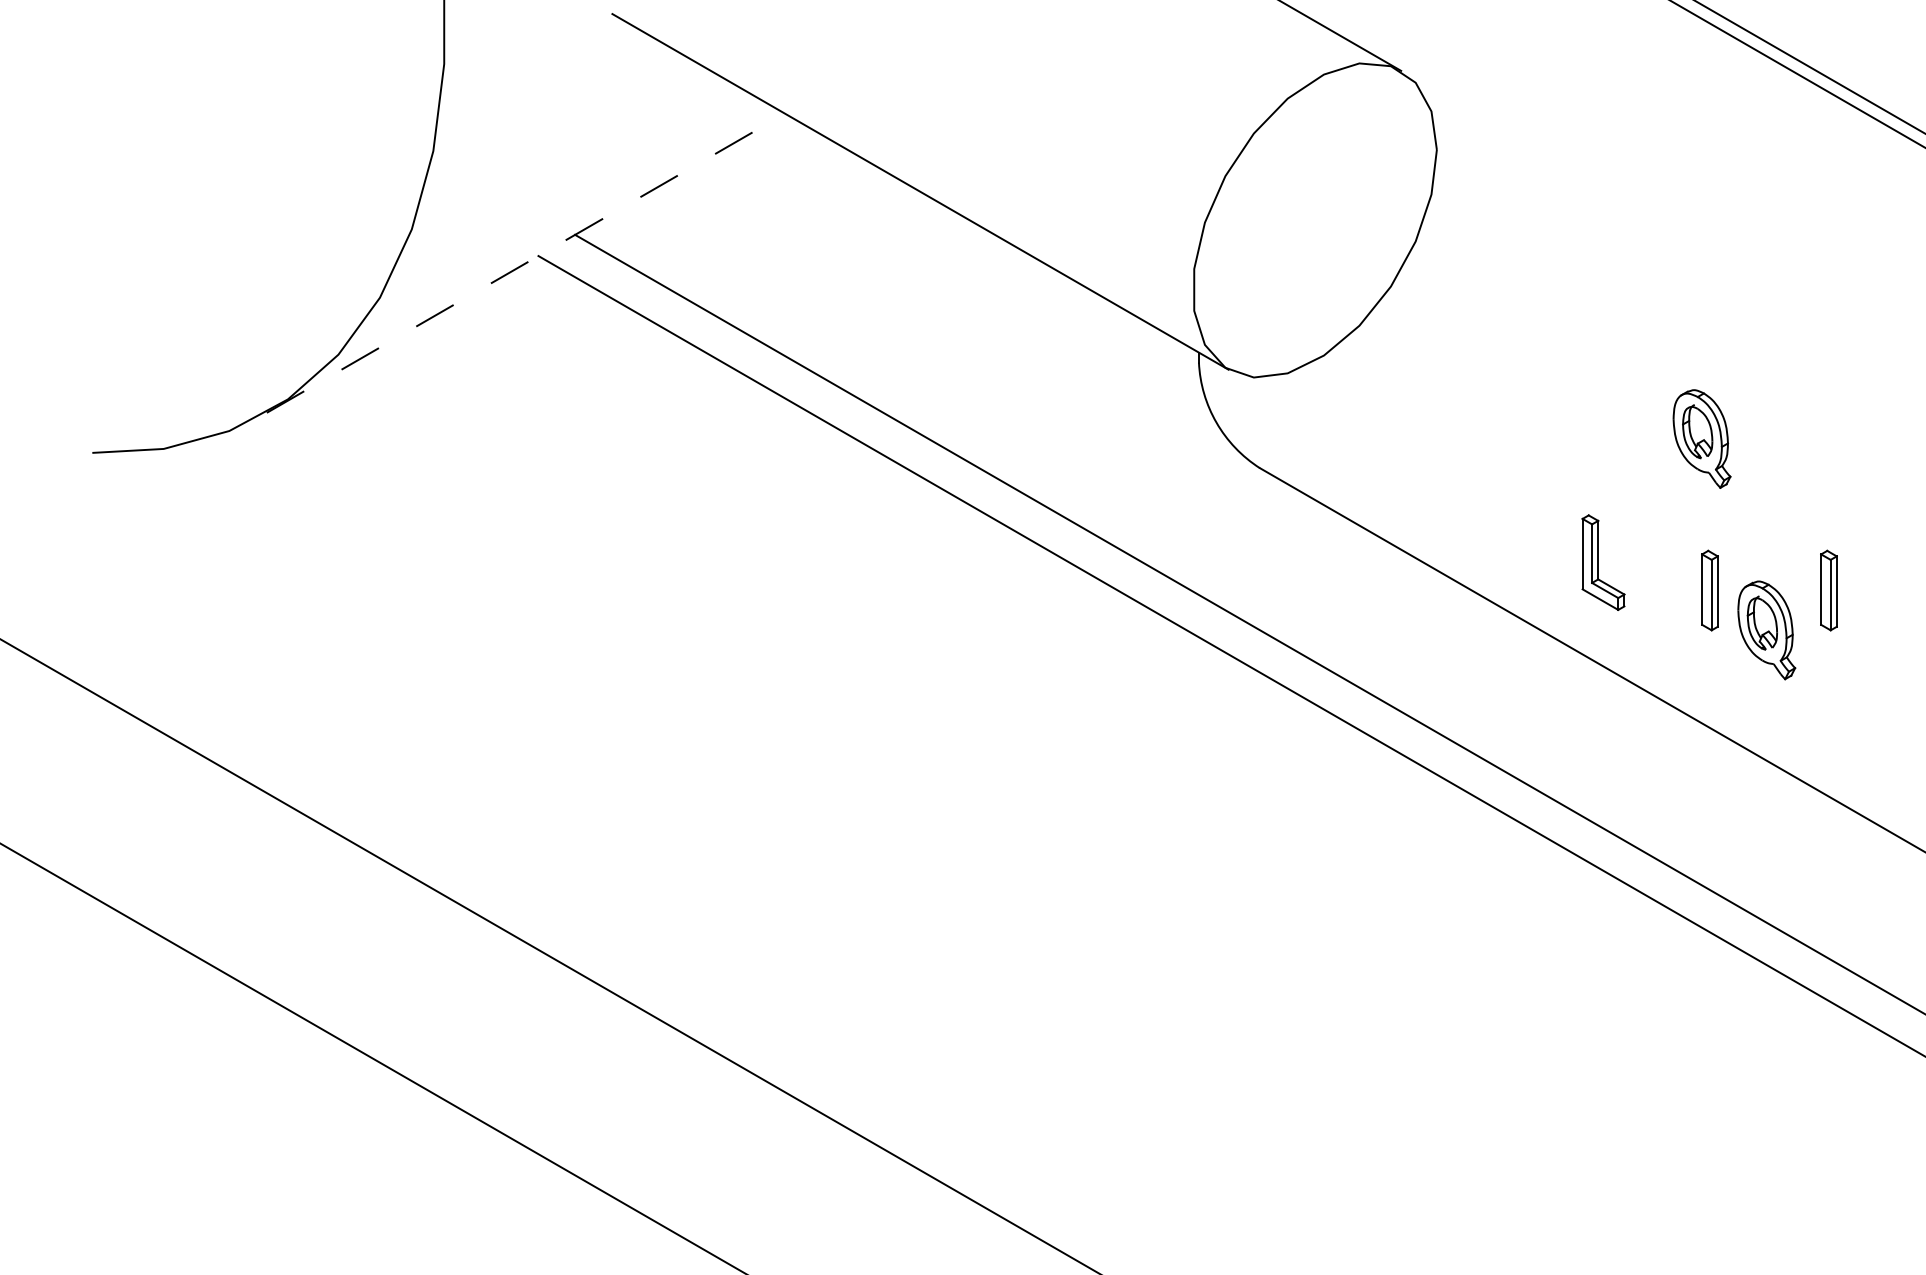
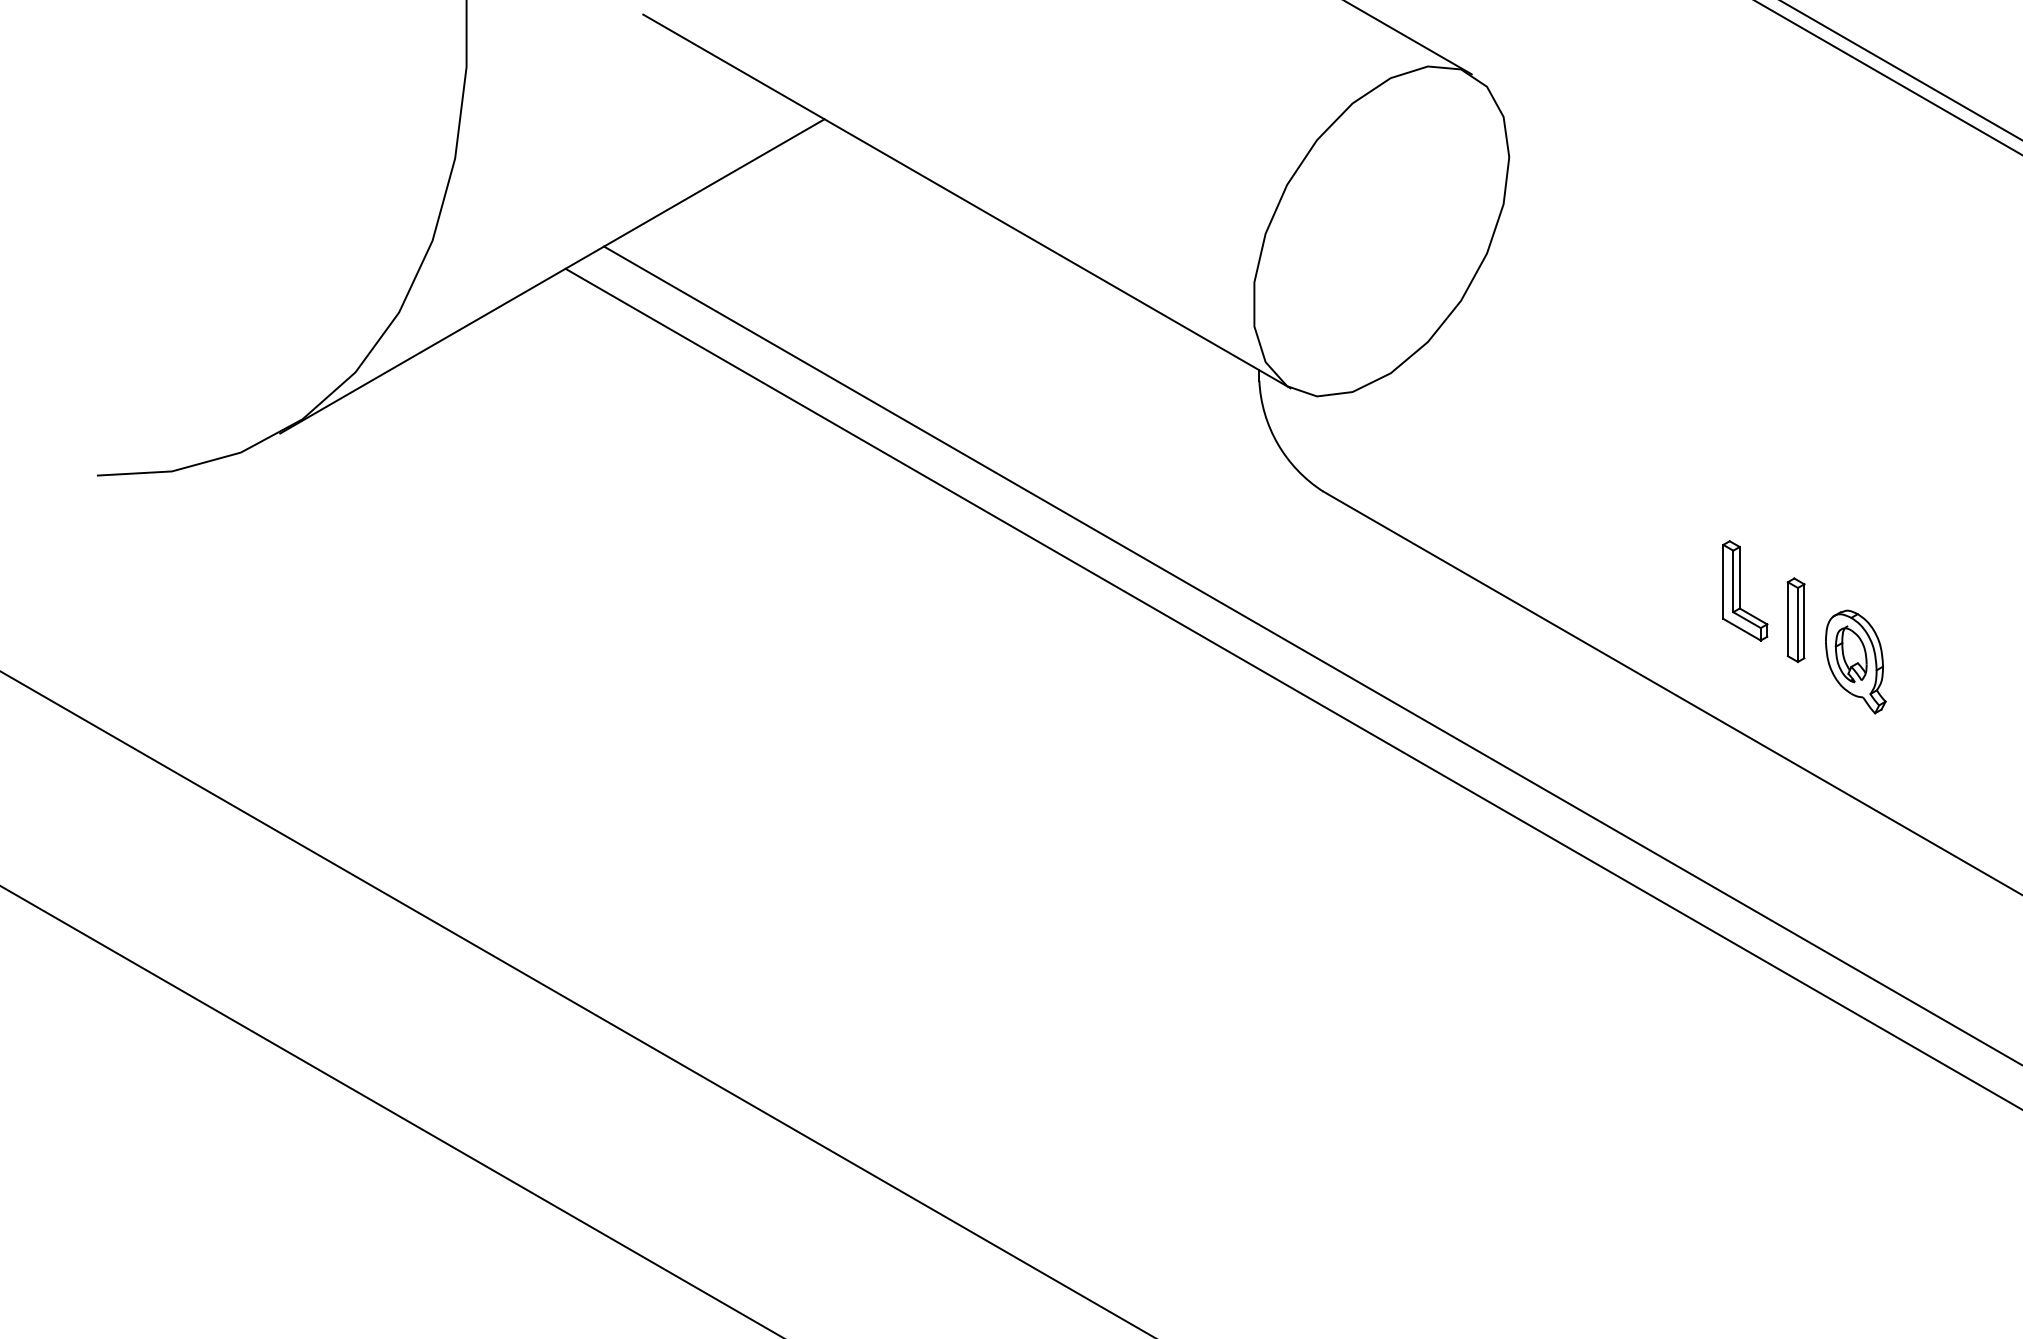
line: (526, 263) -> (552, 276), dashed -> solid
part: (1701, 438) -> (1787, 460), removed
part: (1603, 562) -> (1745, 590), moved
part: (1828, 589) -> (1920, 619), removed

